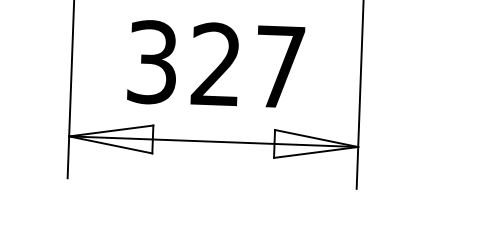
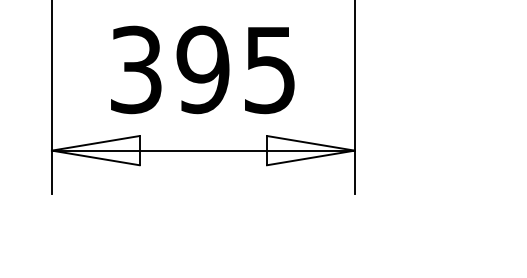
text: (247, 65) -> (235, 69), 327 -> 395

